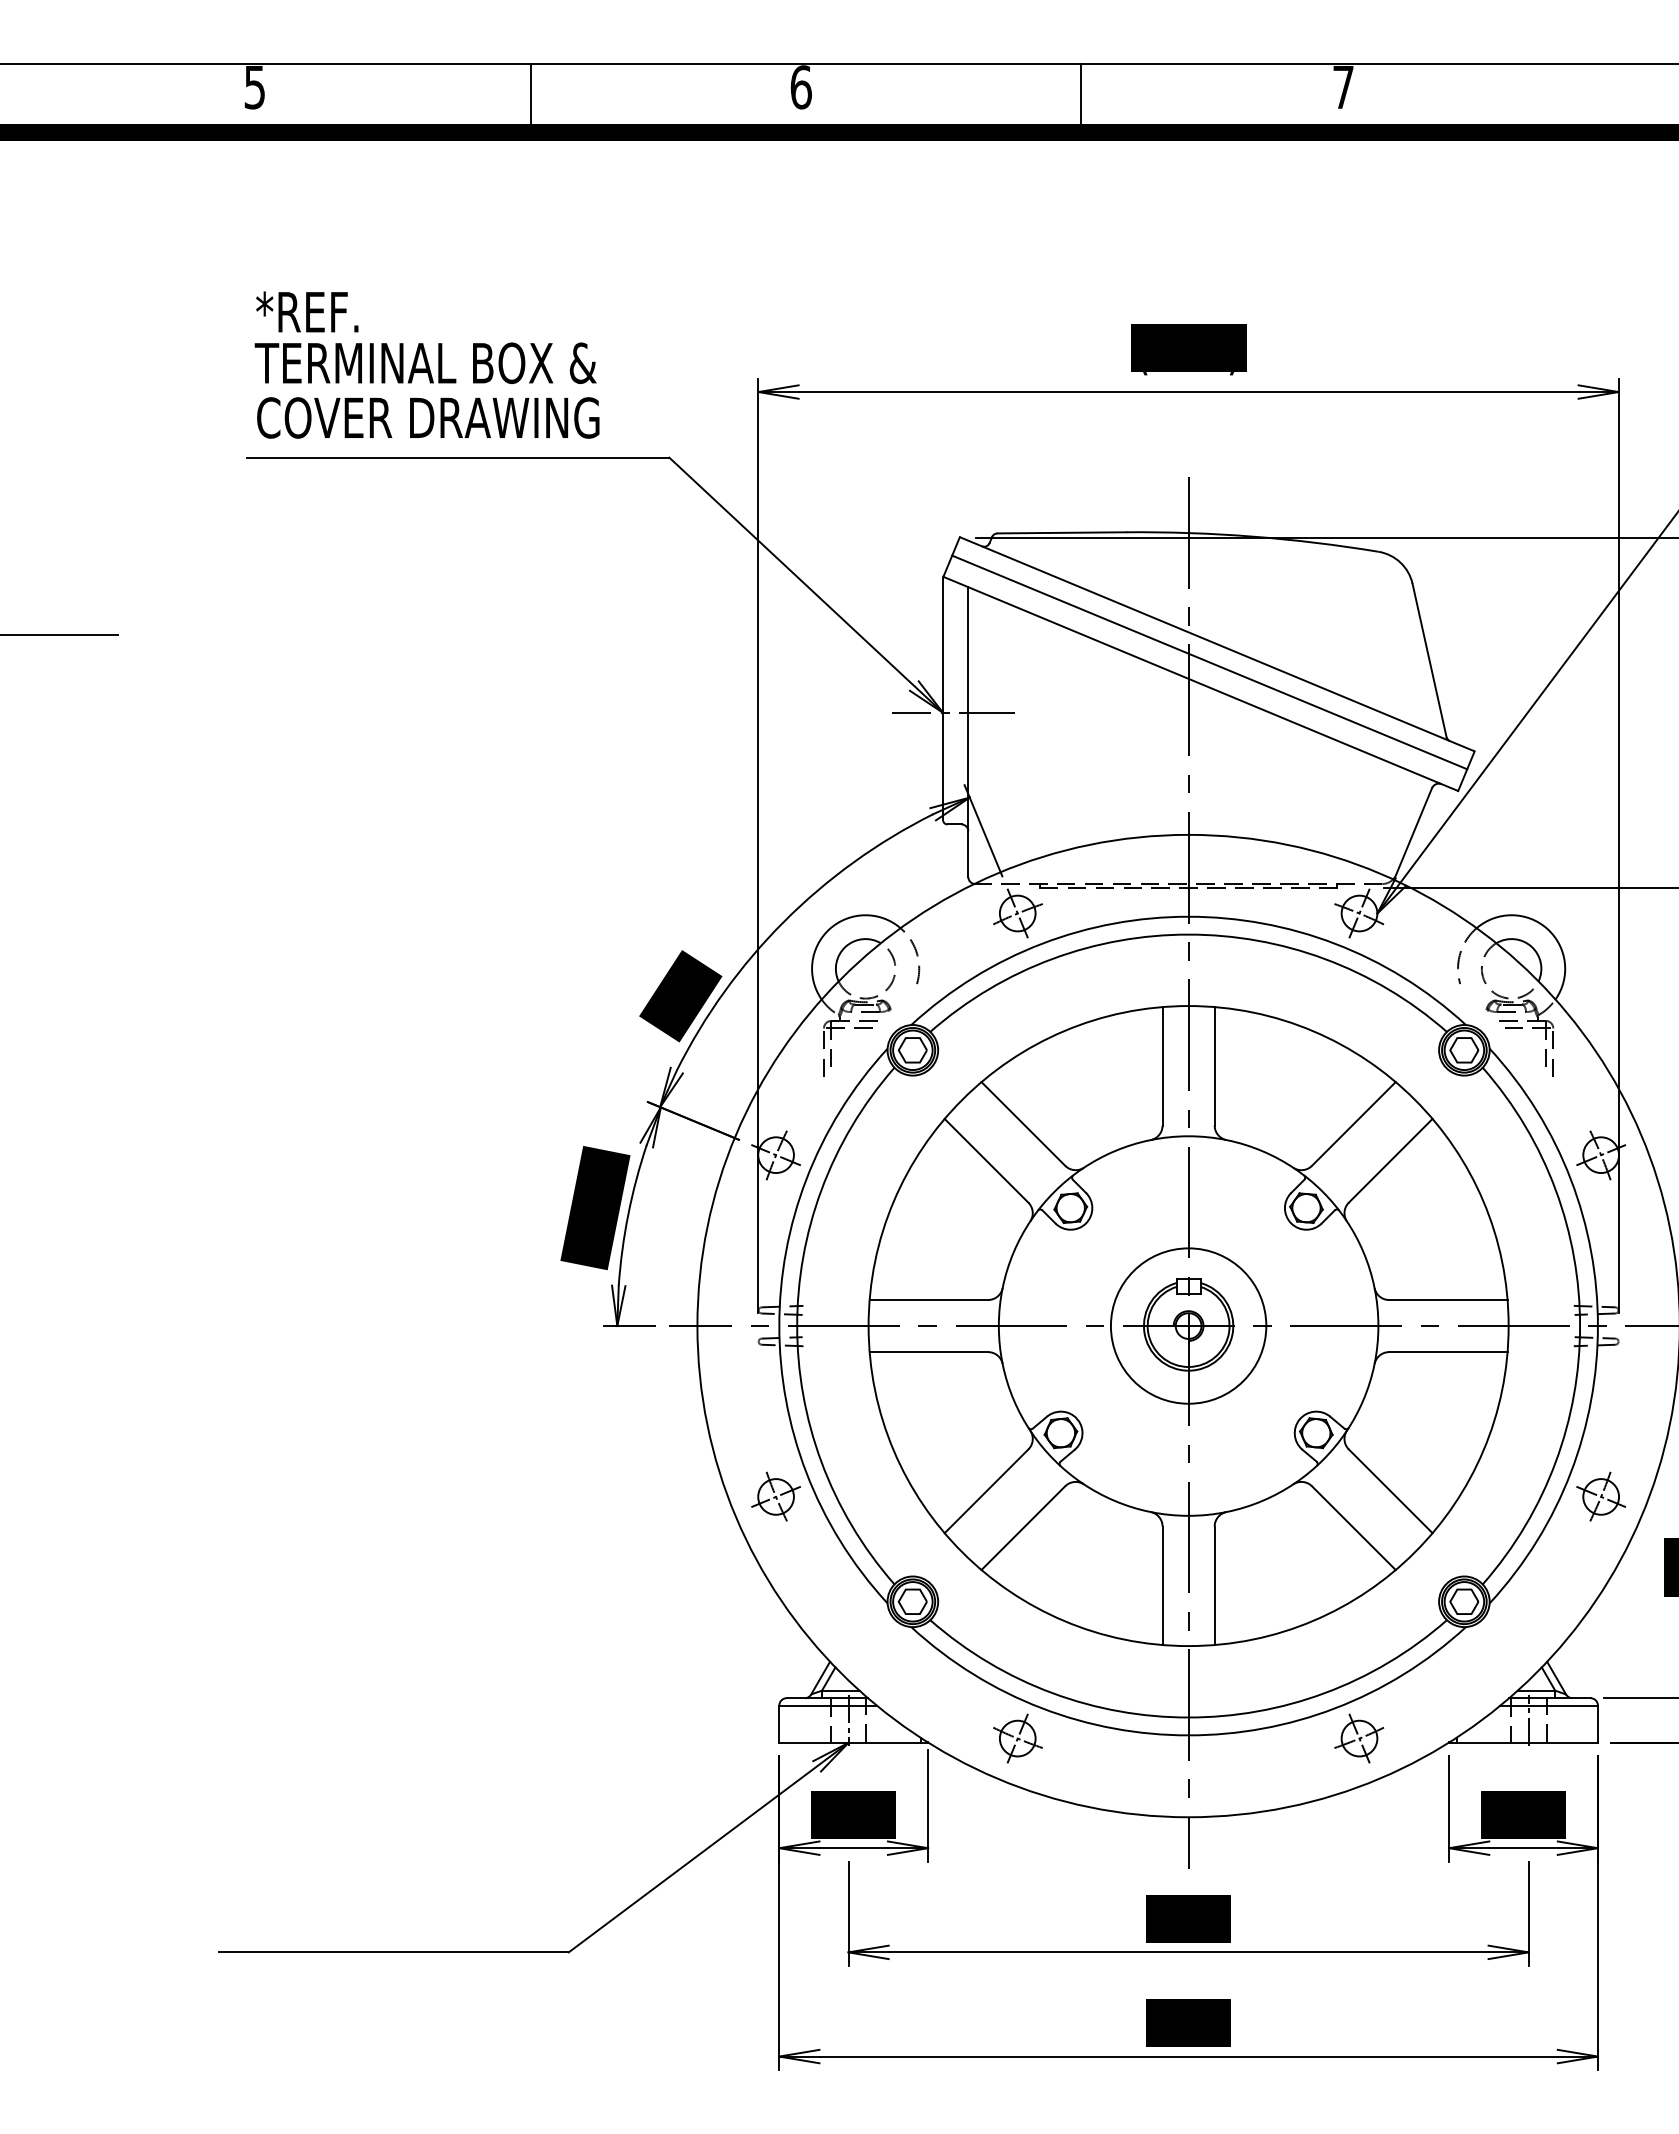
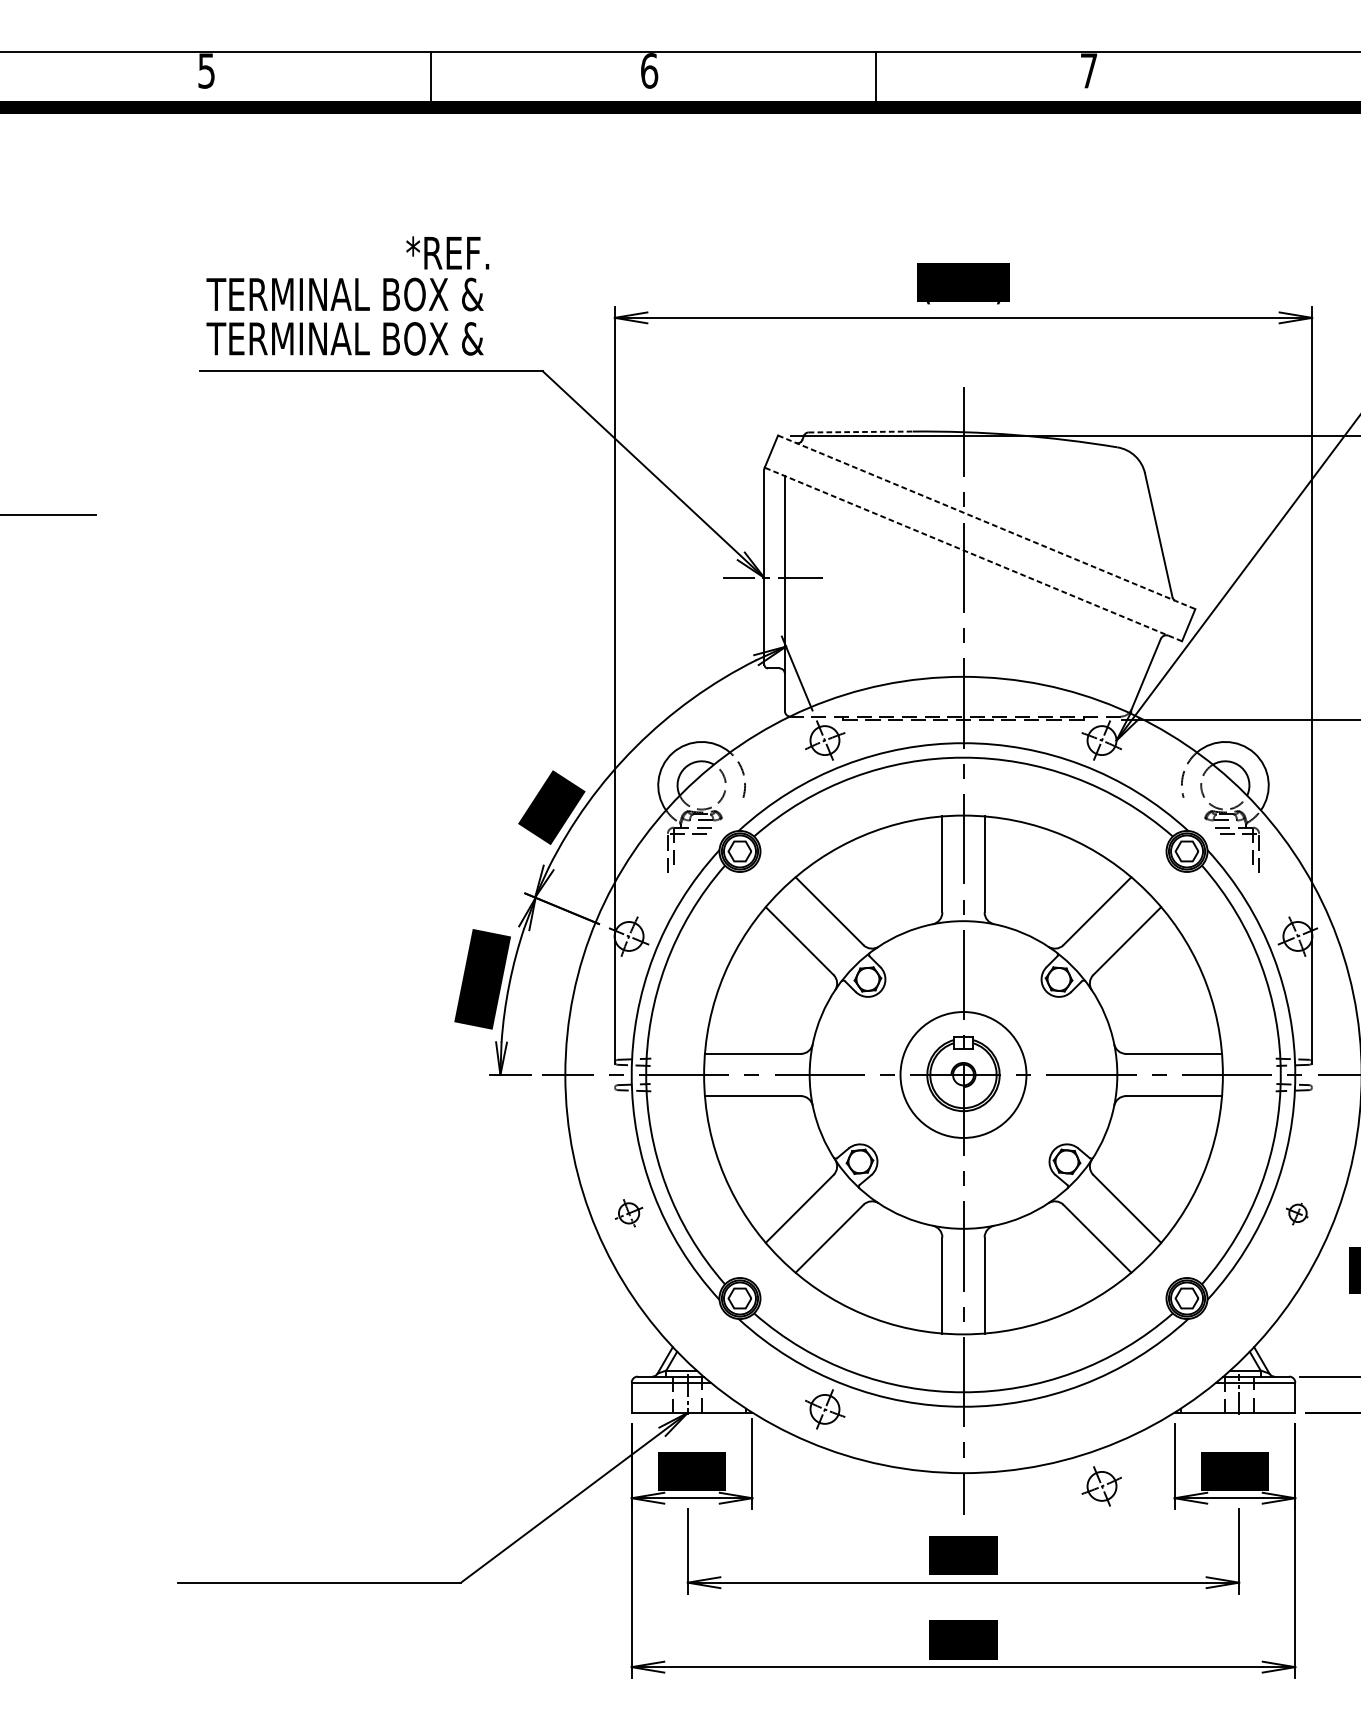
text: (307, 311) -> (447, 252), moved
text: (426, 417) -> (345, 338), COVER DRAWING -> TERMINAL BOX &
line: (1062, 532) -> (861, 431), solid -> dashed
line: (1217, 644) -> (986, 522), solid -> dashed
line: (1209, 662) -> (980, 537), removed
line: (1200, 683) -> (973, 554), solid -> dashed
part: (775, 1496) -> (628, 1213), size x0.7
part: (1601, 1496) -> (1298, 1213), size x0.6
part: (1359, 1738) -> (1102, 1486), moved

